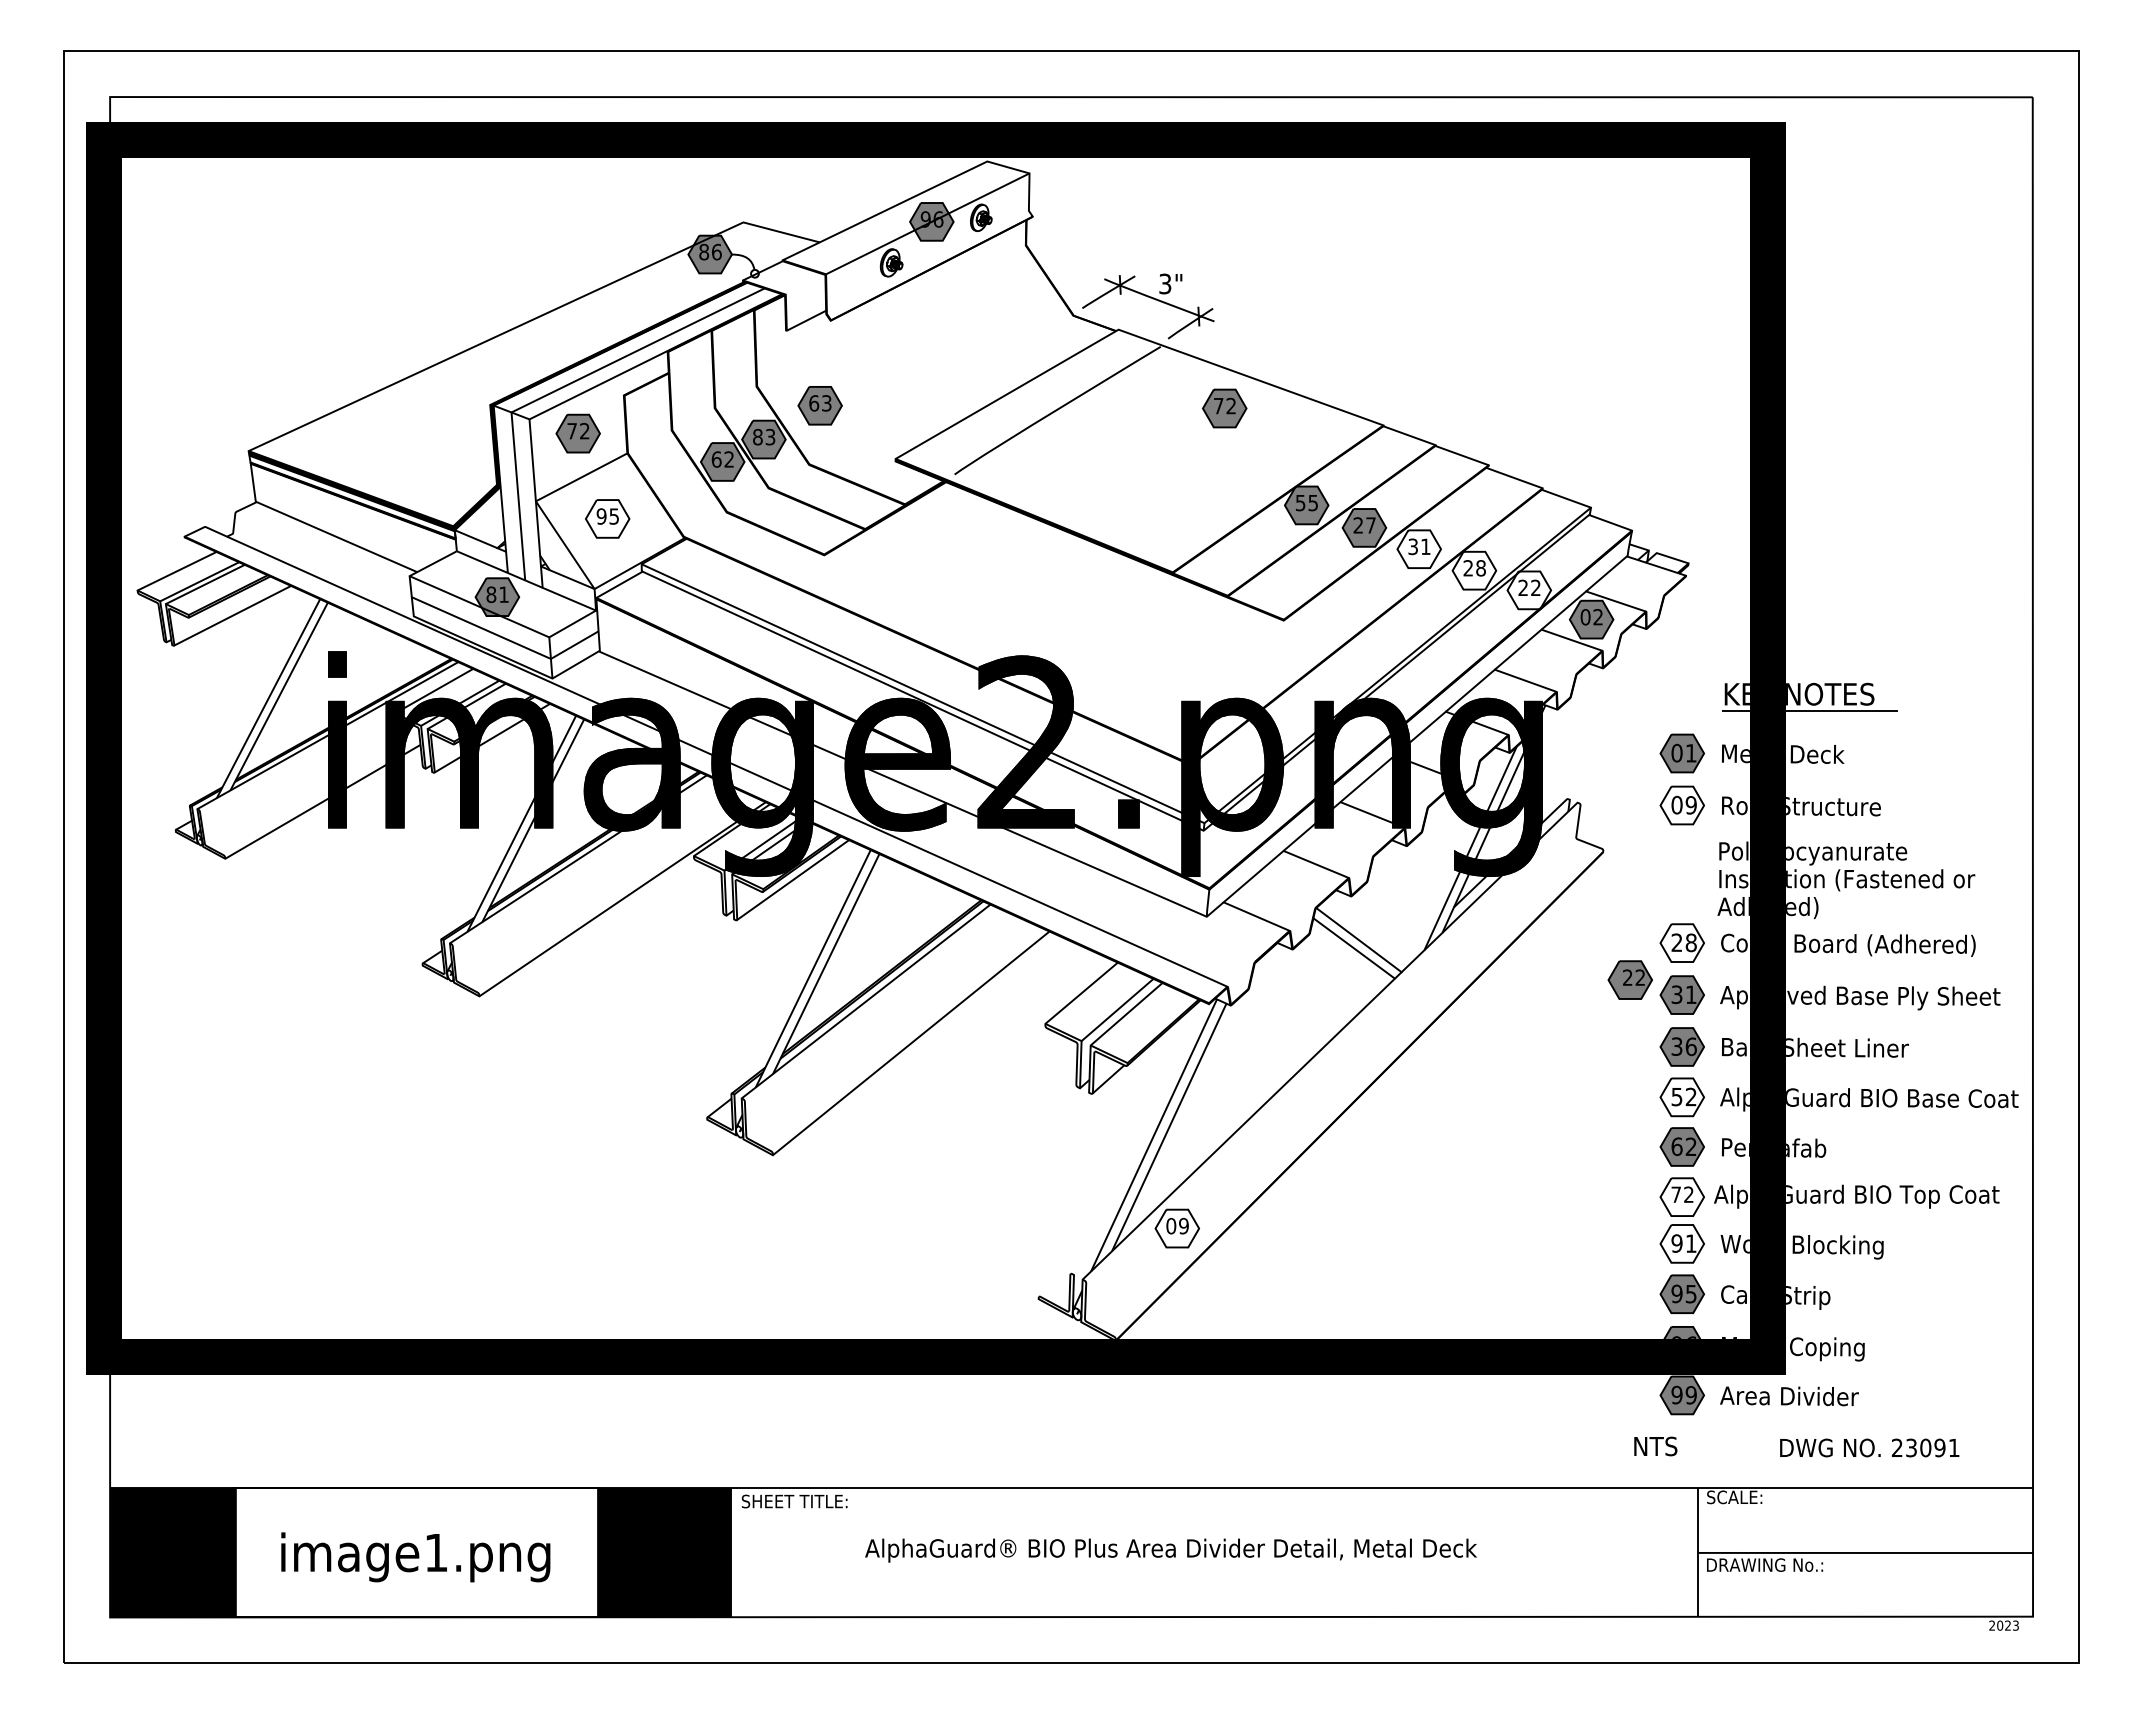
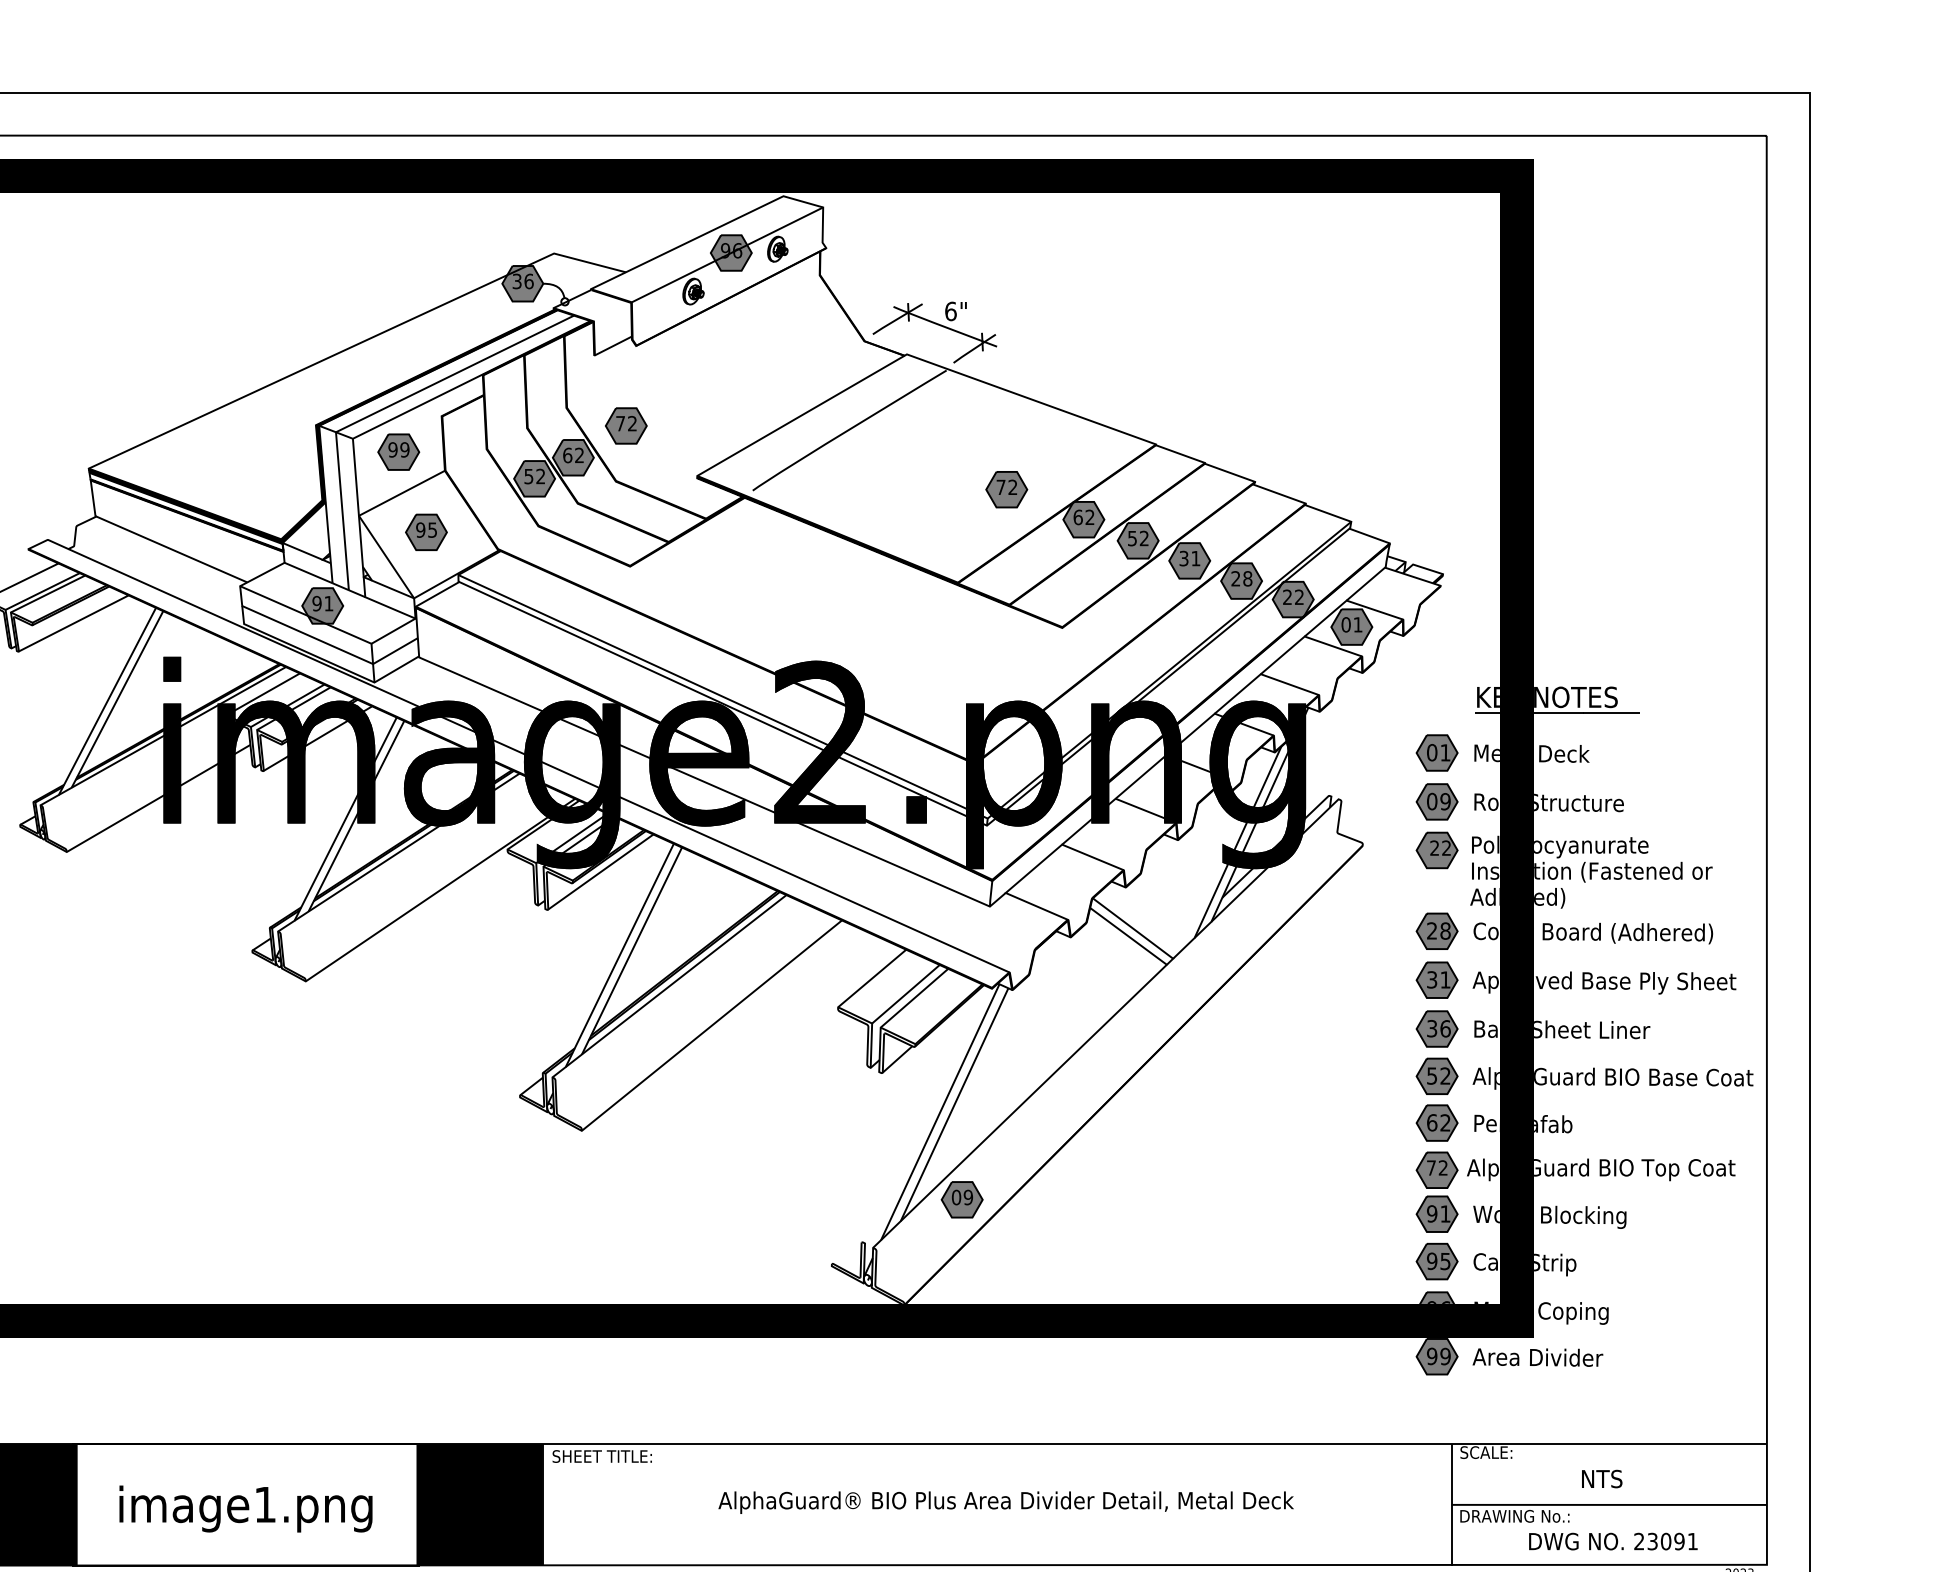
text: (703, 252) -> (516, 281), 86 -> 36
text: (1165, 283) -> (951, 310), 3" -> 6"
text: (820, 403) -> (626, 423), 63 -> 72
part: (1224, 408) -> (1006, 489), moved
text: (578, 431) -> (398, 450), 72 -> 99
text: (764, 437) -> (573, 455), 83 -> 62
text: (716, 459) -> (528, 476), 62 -> 52
text: (1306, 502) -> (1083, 516), 55 -> 62
fill: (607, 518) -> (426, 531), added
text: (1364, 525) -> (1138, 538), 27 -> 52
fill: (1419, 549) -> (1189, 561), added
fill: (1474, 570) -> (1241, 580), added
fill: (1529, 590) -> (1293, 599), added
text: (491, 594) -> (317, 603), 81 -> 91
text: (1597, 616) -> (1357, 624), 02 -> 01
fill: (1682, 805) -> (1437, 801), added
fill: (1682, 943) -> (1437, 931), added
part: (1629, 979) -> (1436, 849), moved
fill: (1682, 1097) -> (1437, 1076), added
fill: (1682, 1197) -> (1437, 1170), added
fill: (1177, 1228) -> (962, 1199), added
fill: (1682, 1243) -> (1437, 1213), added
text: (1655, 1446) -> (1601, 1479), moved
text: (1869, 1447) -> (1613, 1541), moved
text: (1170, 1550) -> (1005, 1502), moved

